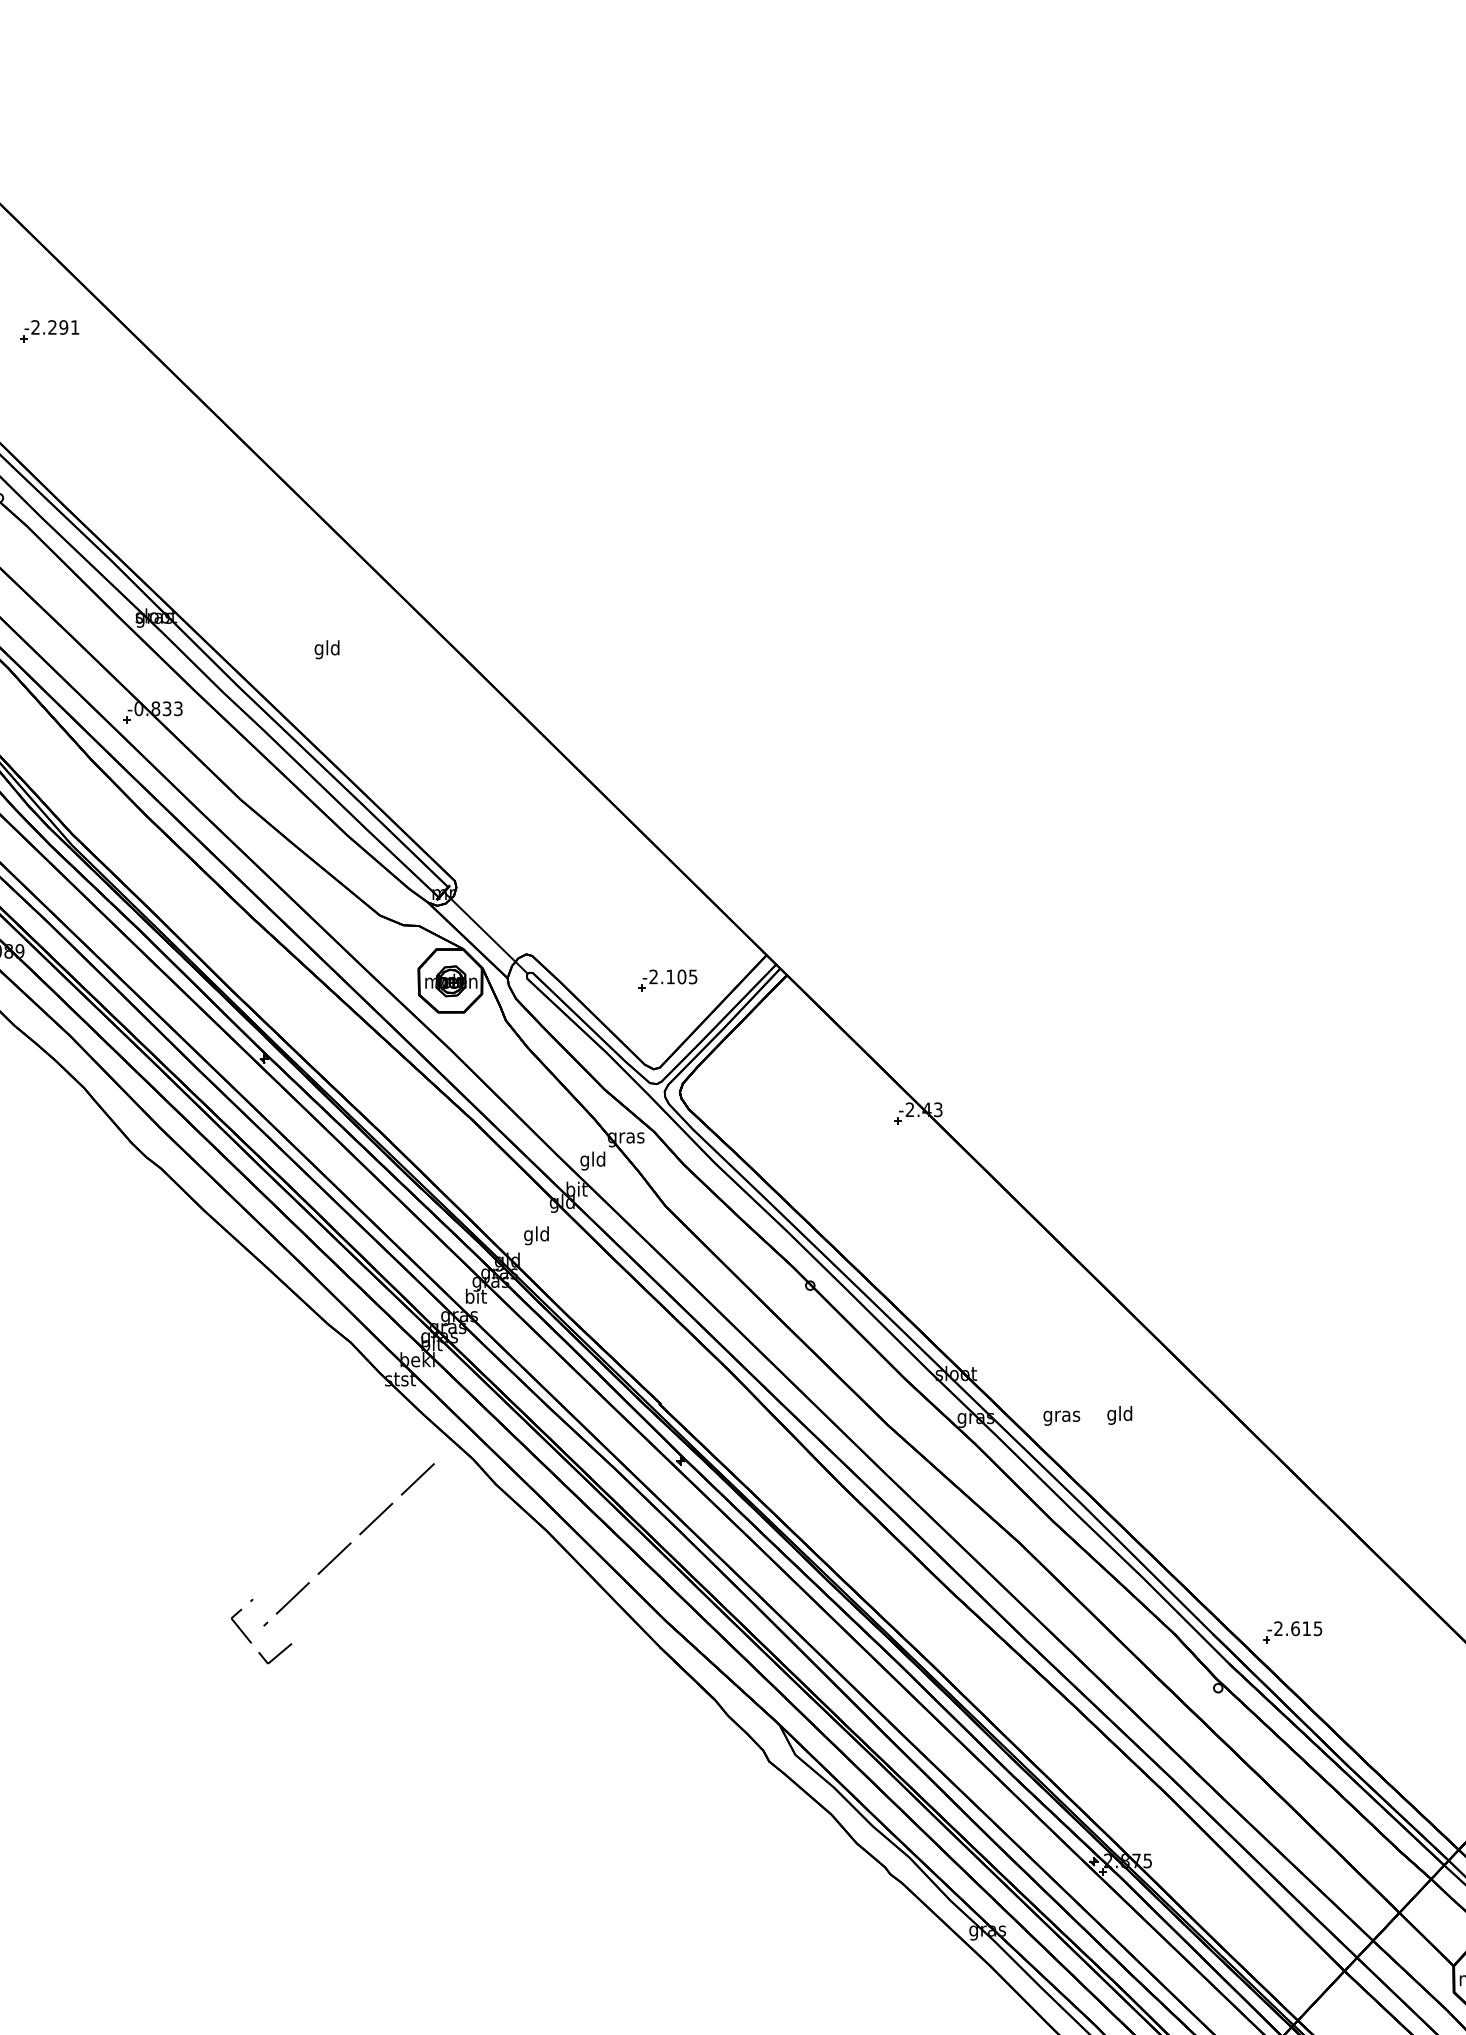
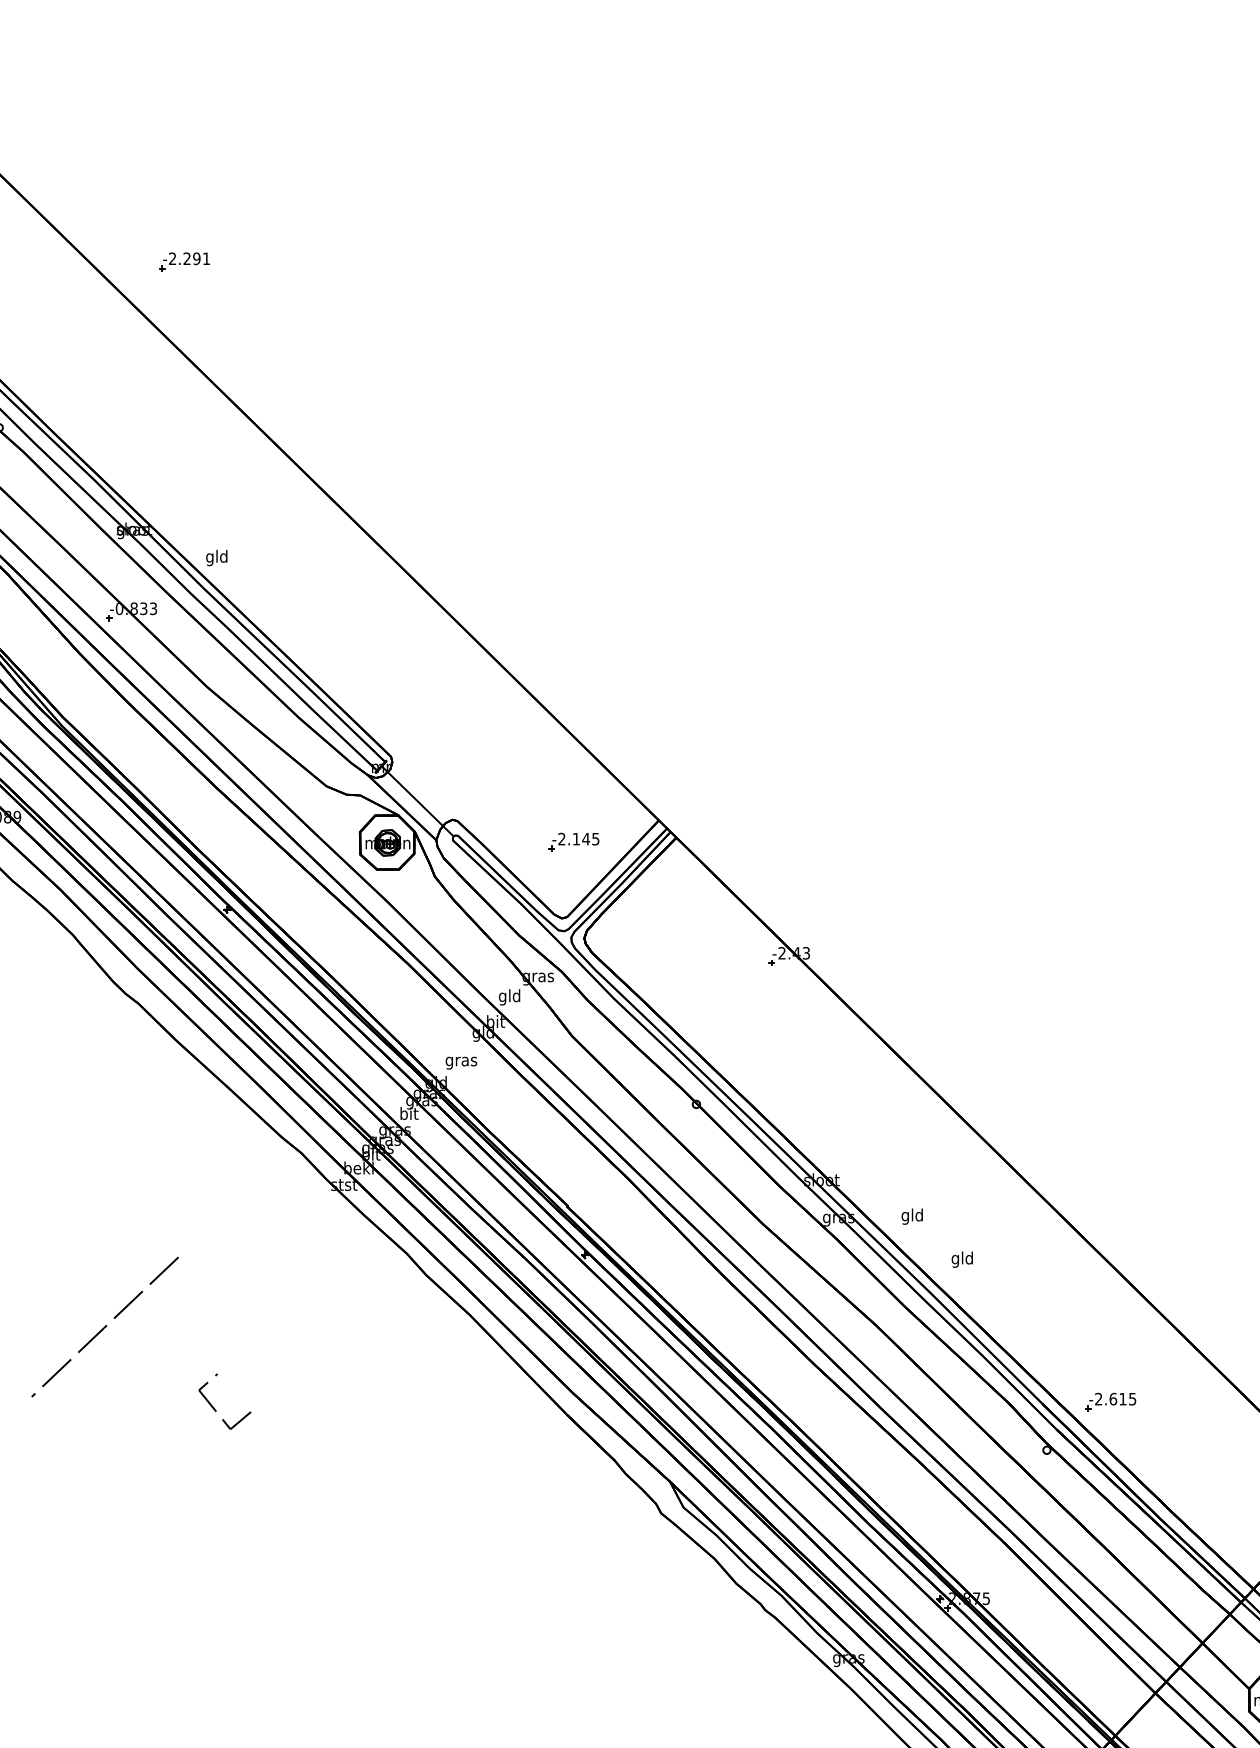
part: (49, 331) -> (184, 262), moved
text: (326, 649) -> (216, 557), moved
text: (681, 976) -> (585, 838), -2.105 -> -2.145
text: (536, 1235) -> (461, 1061), gld -> gras
text: (1061, 1415) -> (912, 1215), gras -> gld
text: (1119, 1415) -> (962, 1259), moved
line: (348, 1544) -> (104, 1326), moved

